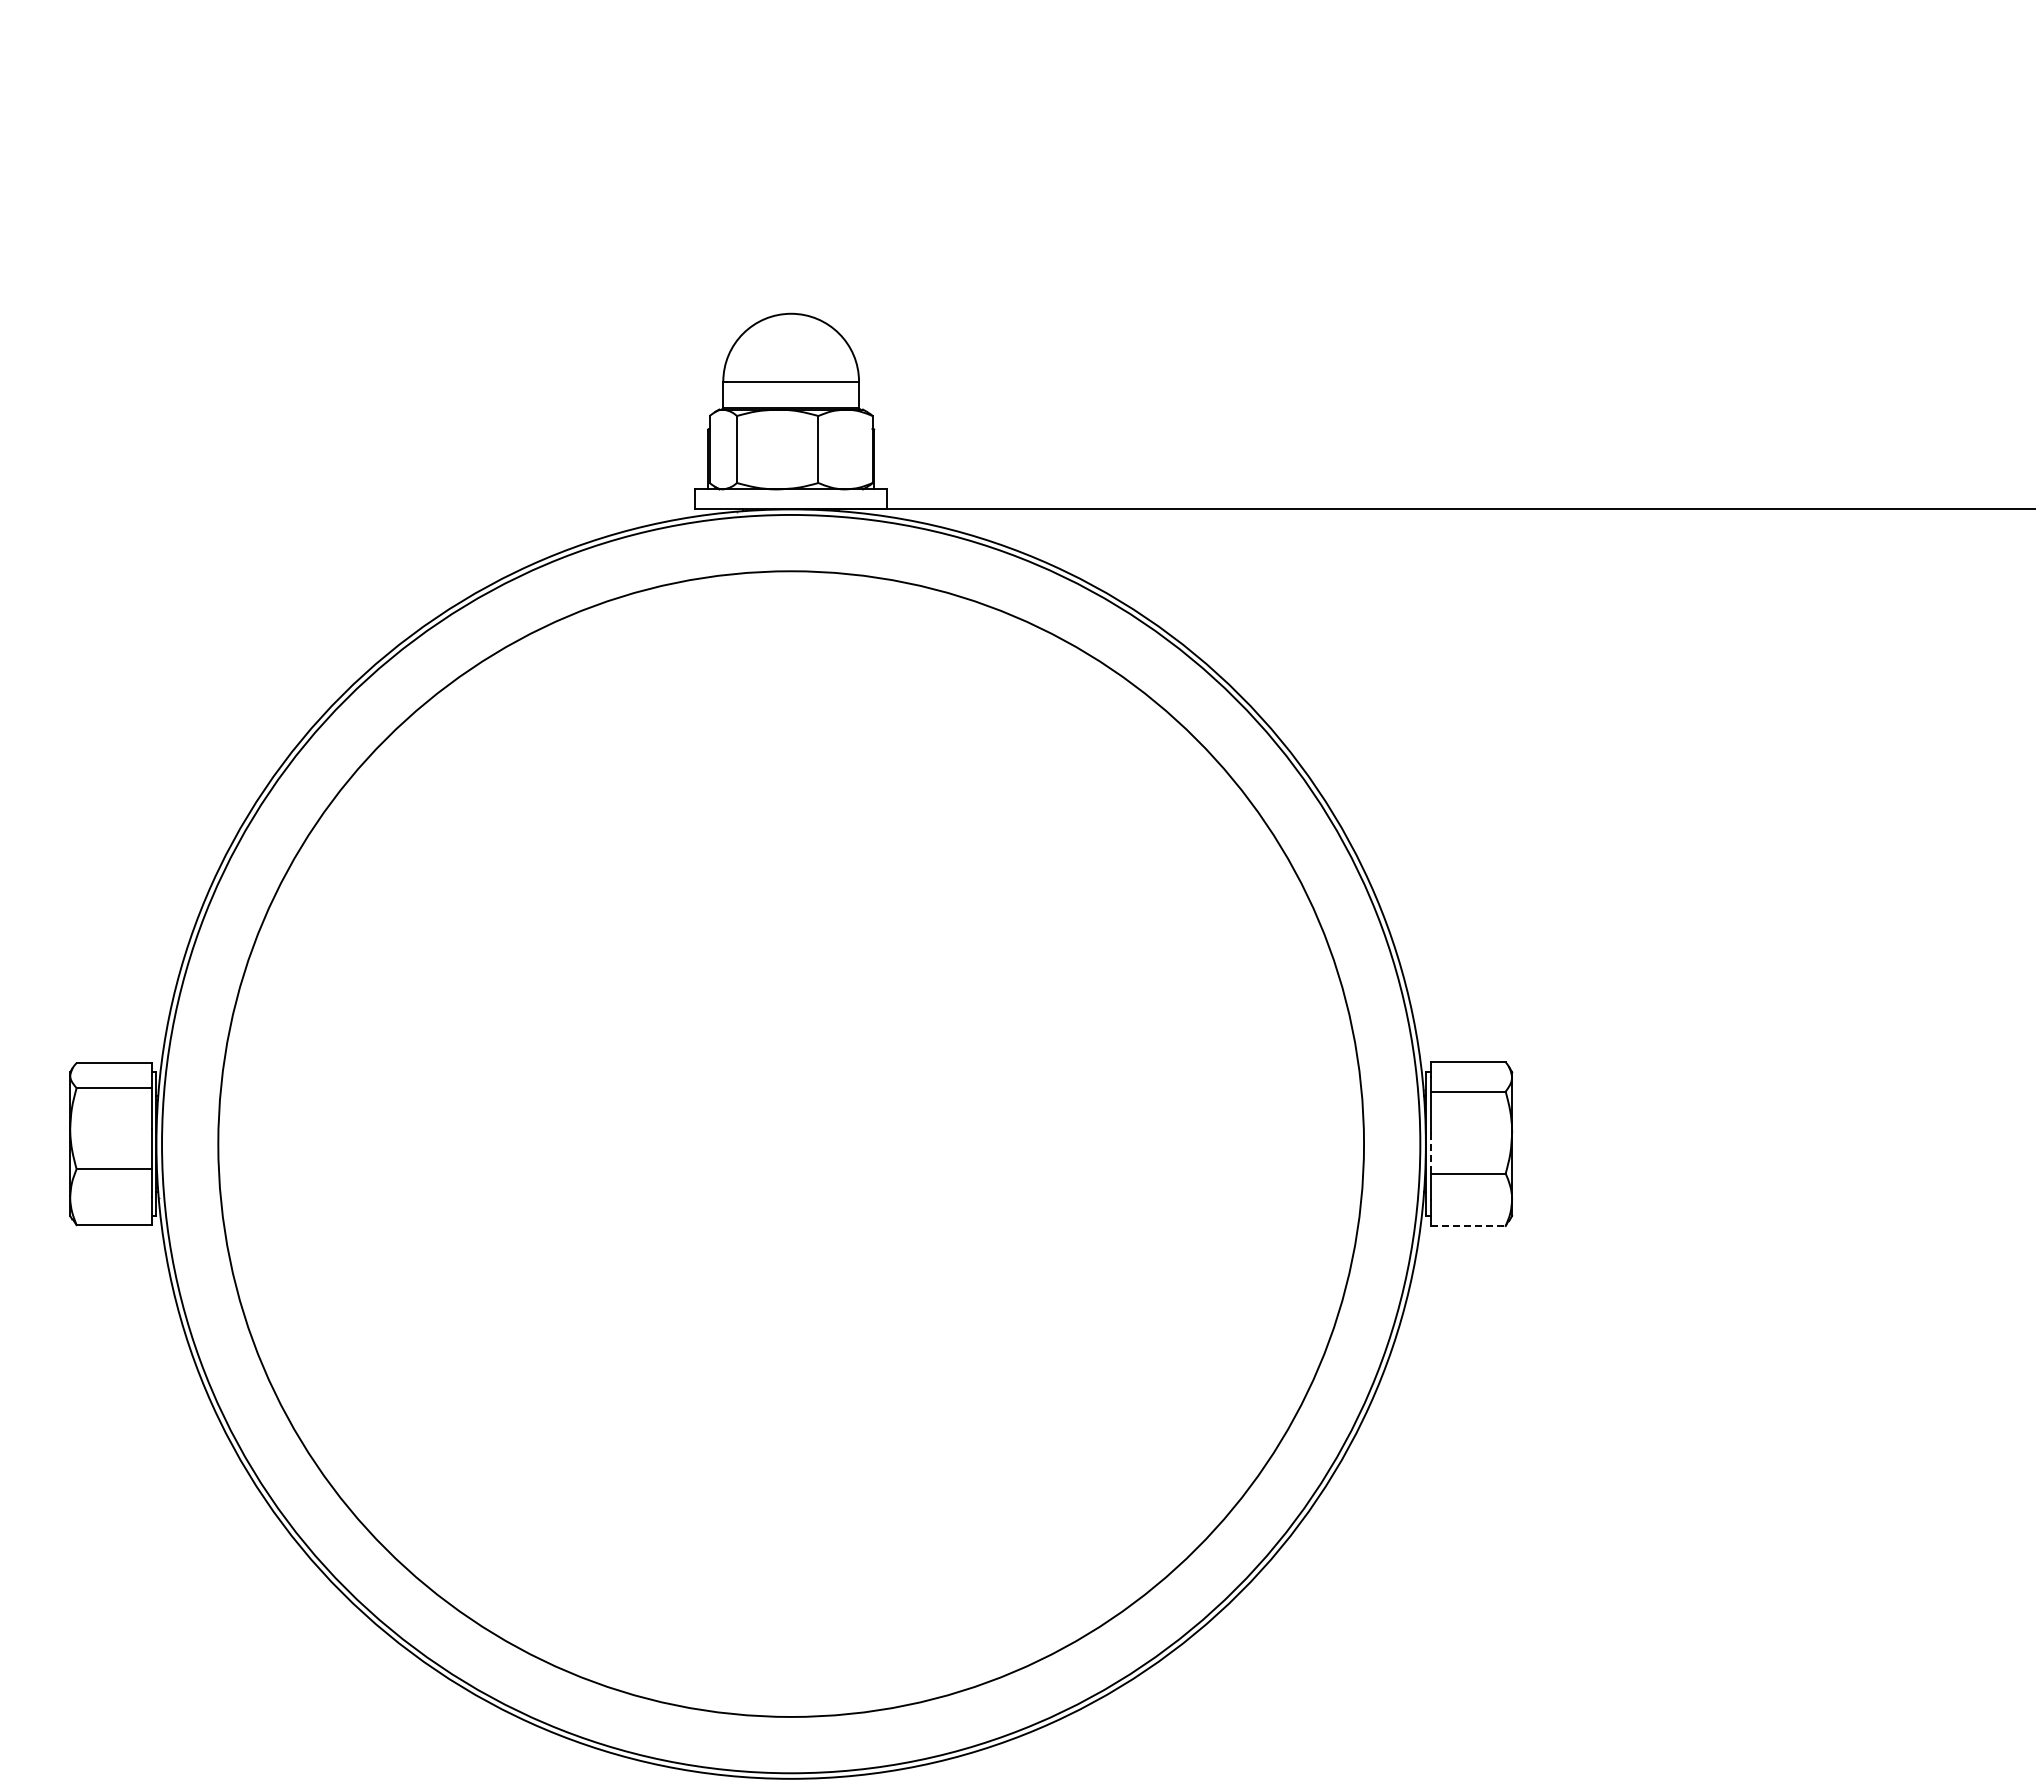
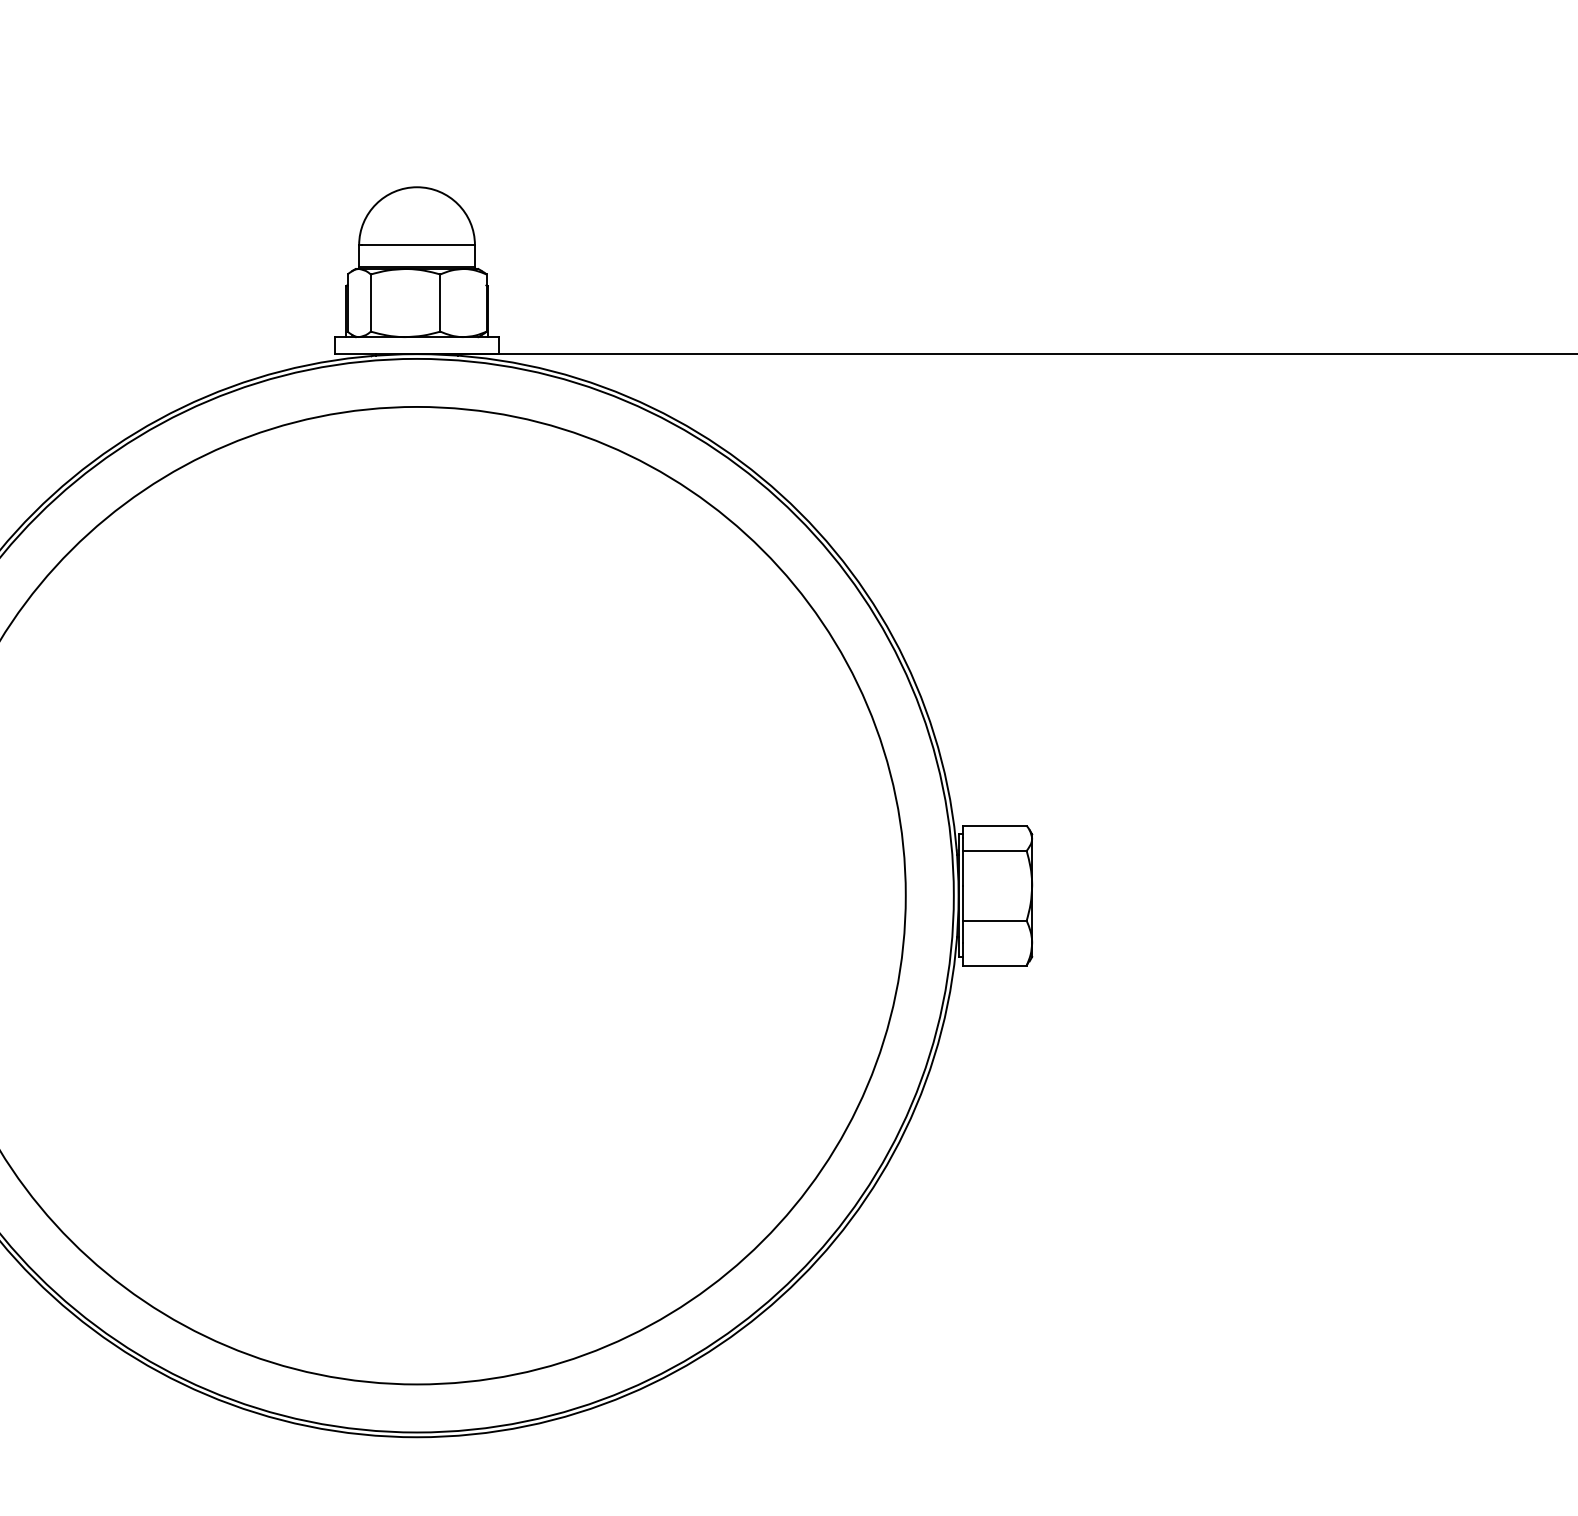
line: (1430, 1153) -> (962, 903), dashed -> solid
line: (1468, 1226) -> (994, 965), dashed -> solid

